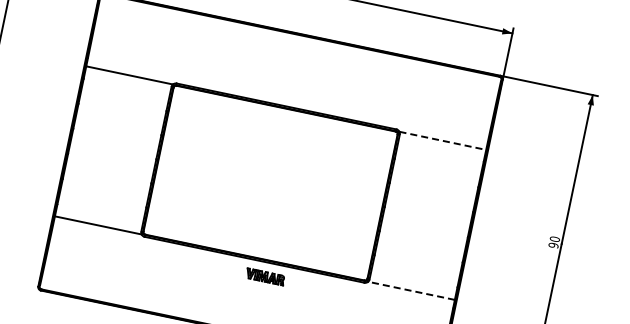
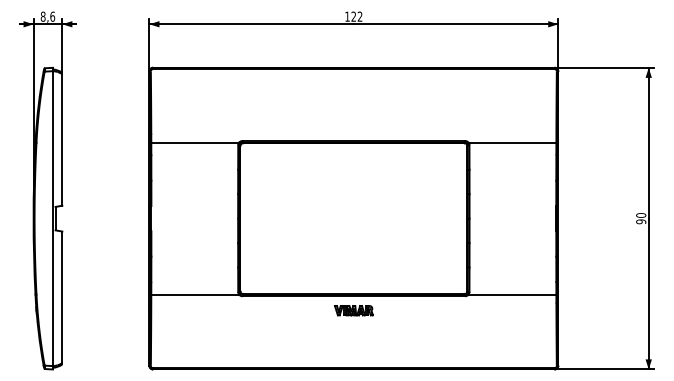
line: (442, 140) -> (512, 142), dashed -> solid
part: (265, 276) -> (353, 310), moved
line: (411, 290) -> (512, 294), dashed -> solid

